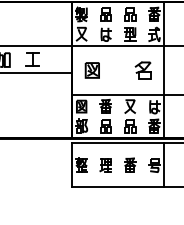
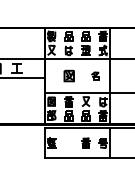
part: (91, 69) -> (68, 75), moved
part: (143, 69) -> (95, 75), size x0.6
part: (105, 165) -> (68, 143), removed

